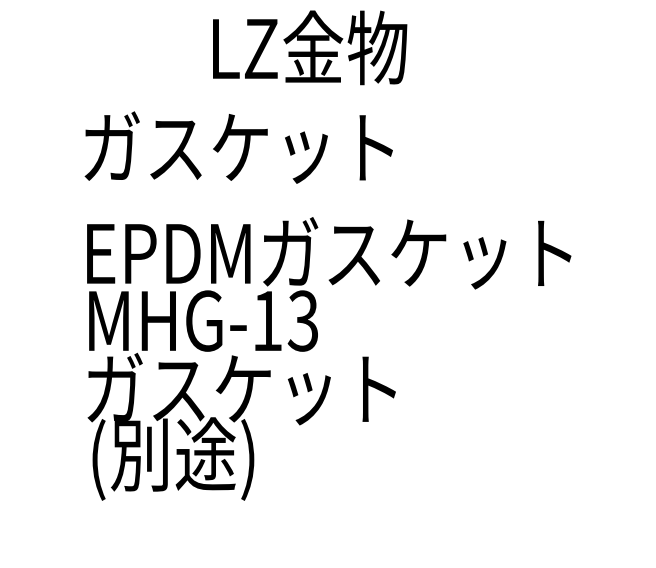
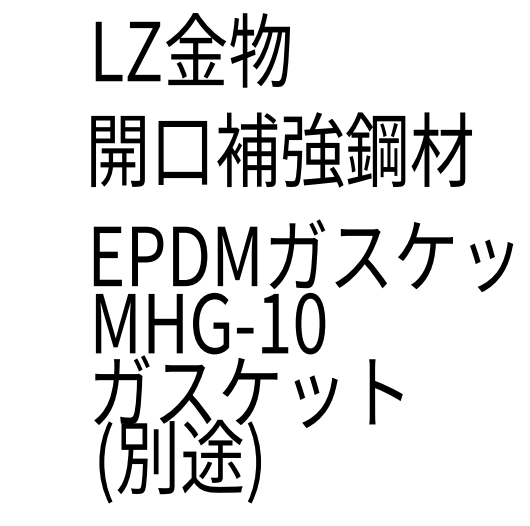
text: (310, 47) -> (193, 50), moved
text: (274, 146) -> (281, 149), ガスケット -> 開口補強鋼材
text: (302, 320) -> (309, 323), MHG-13 -> MHG-10

